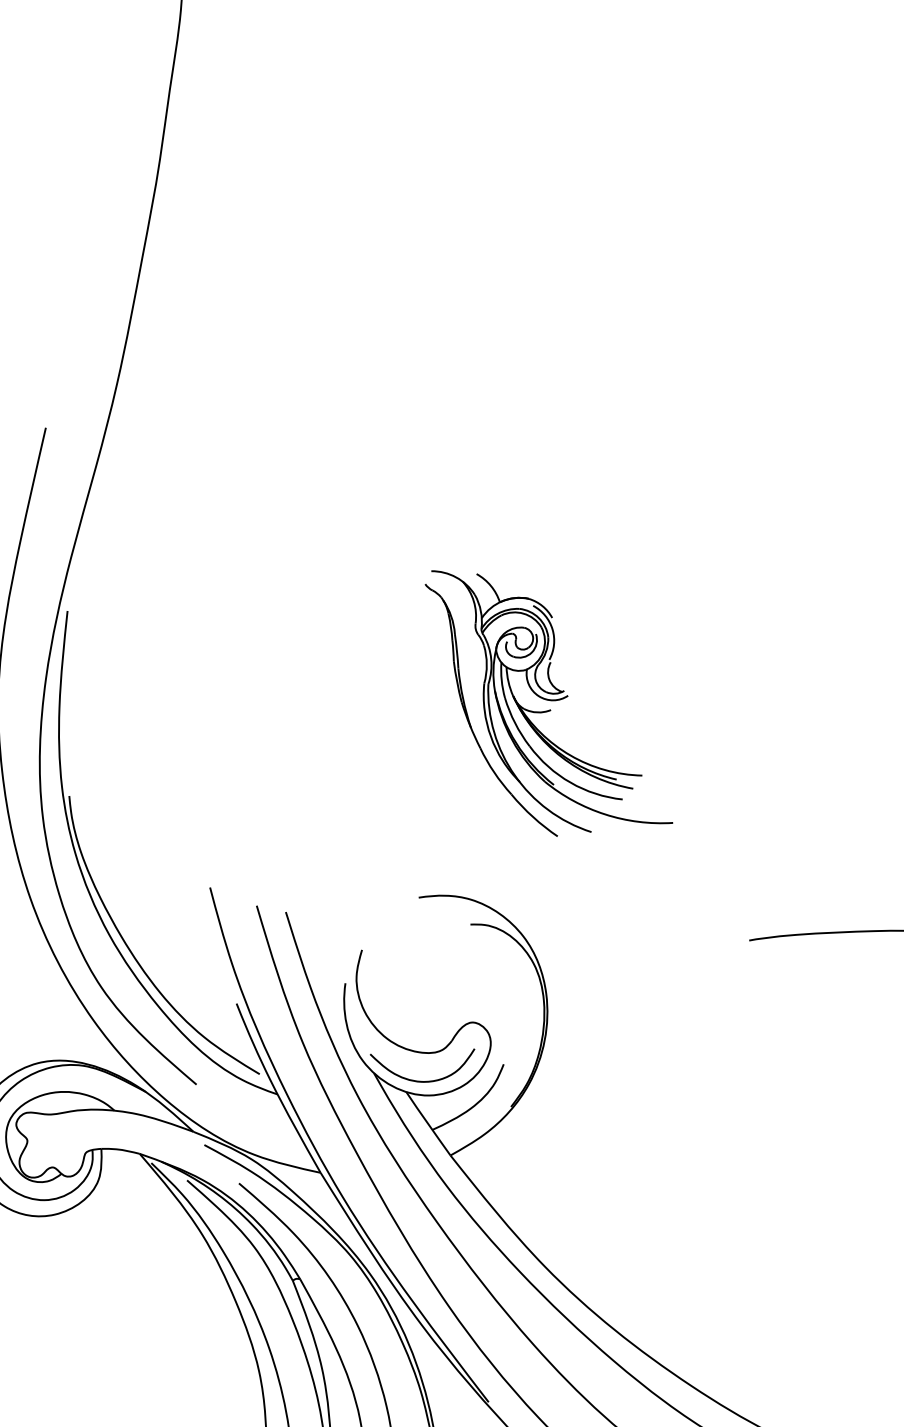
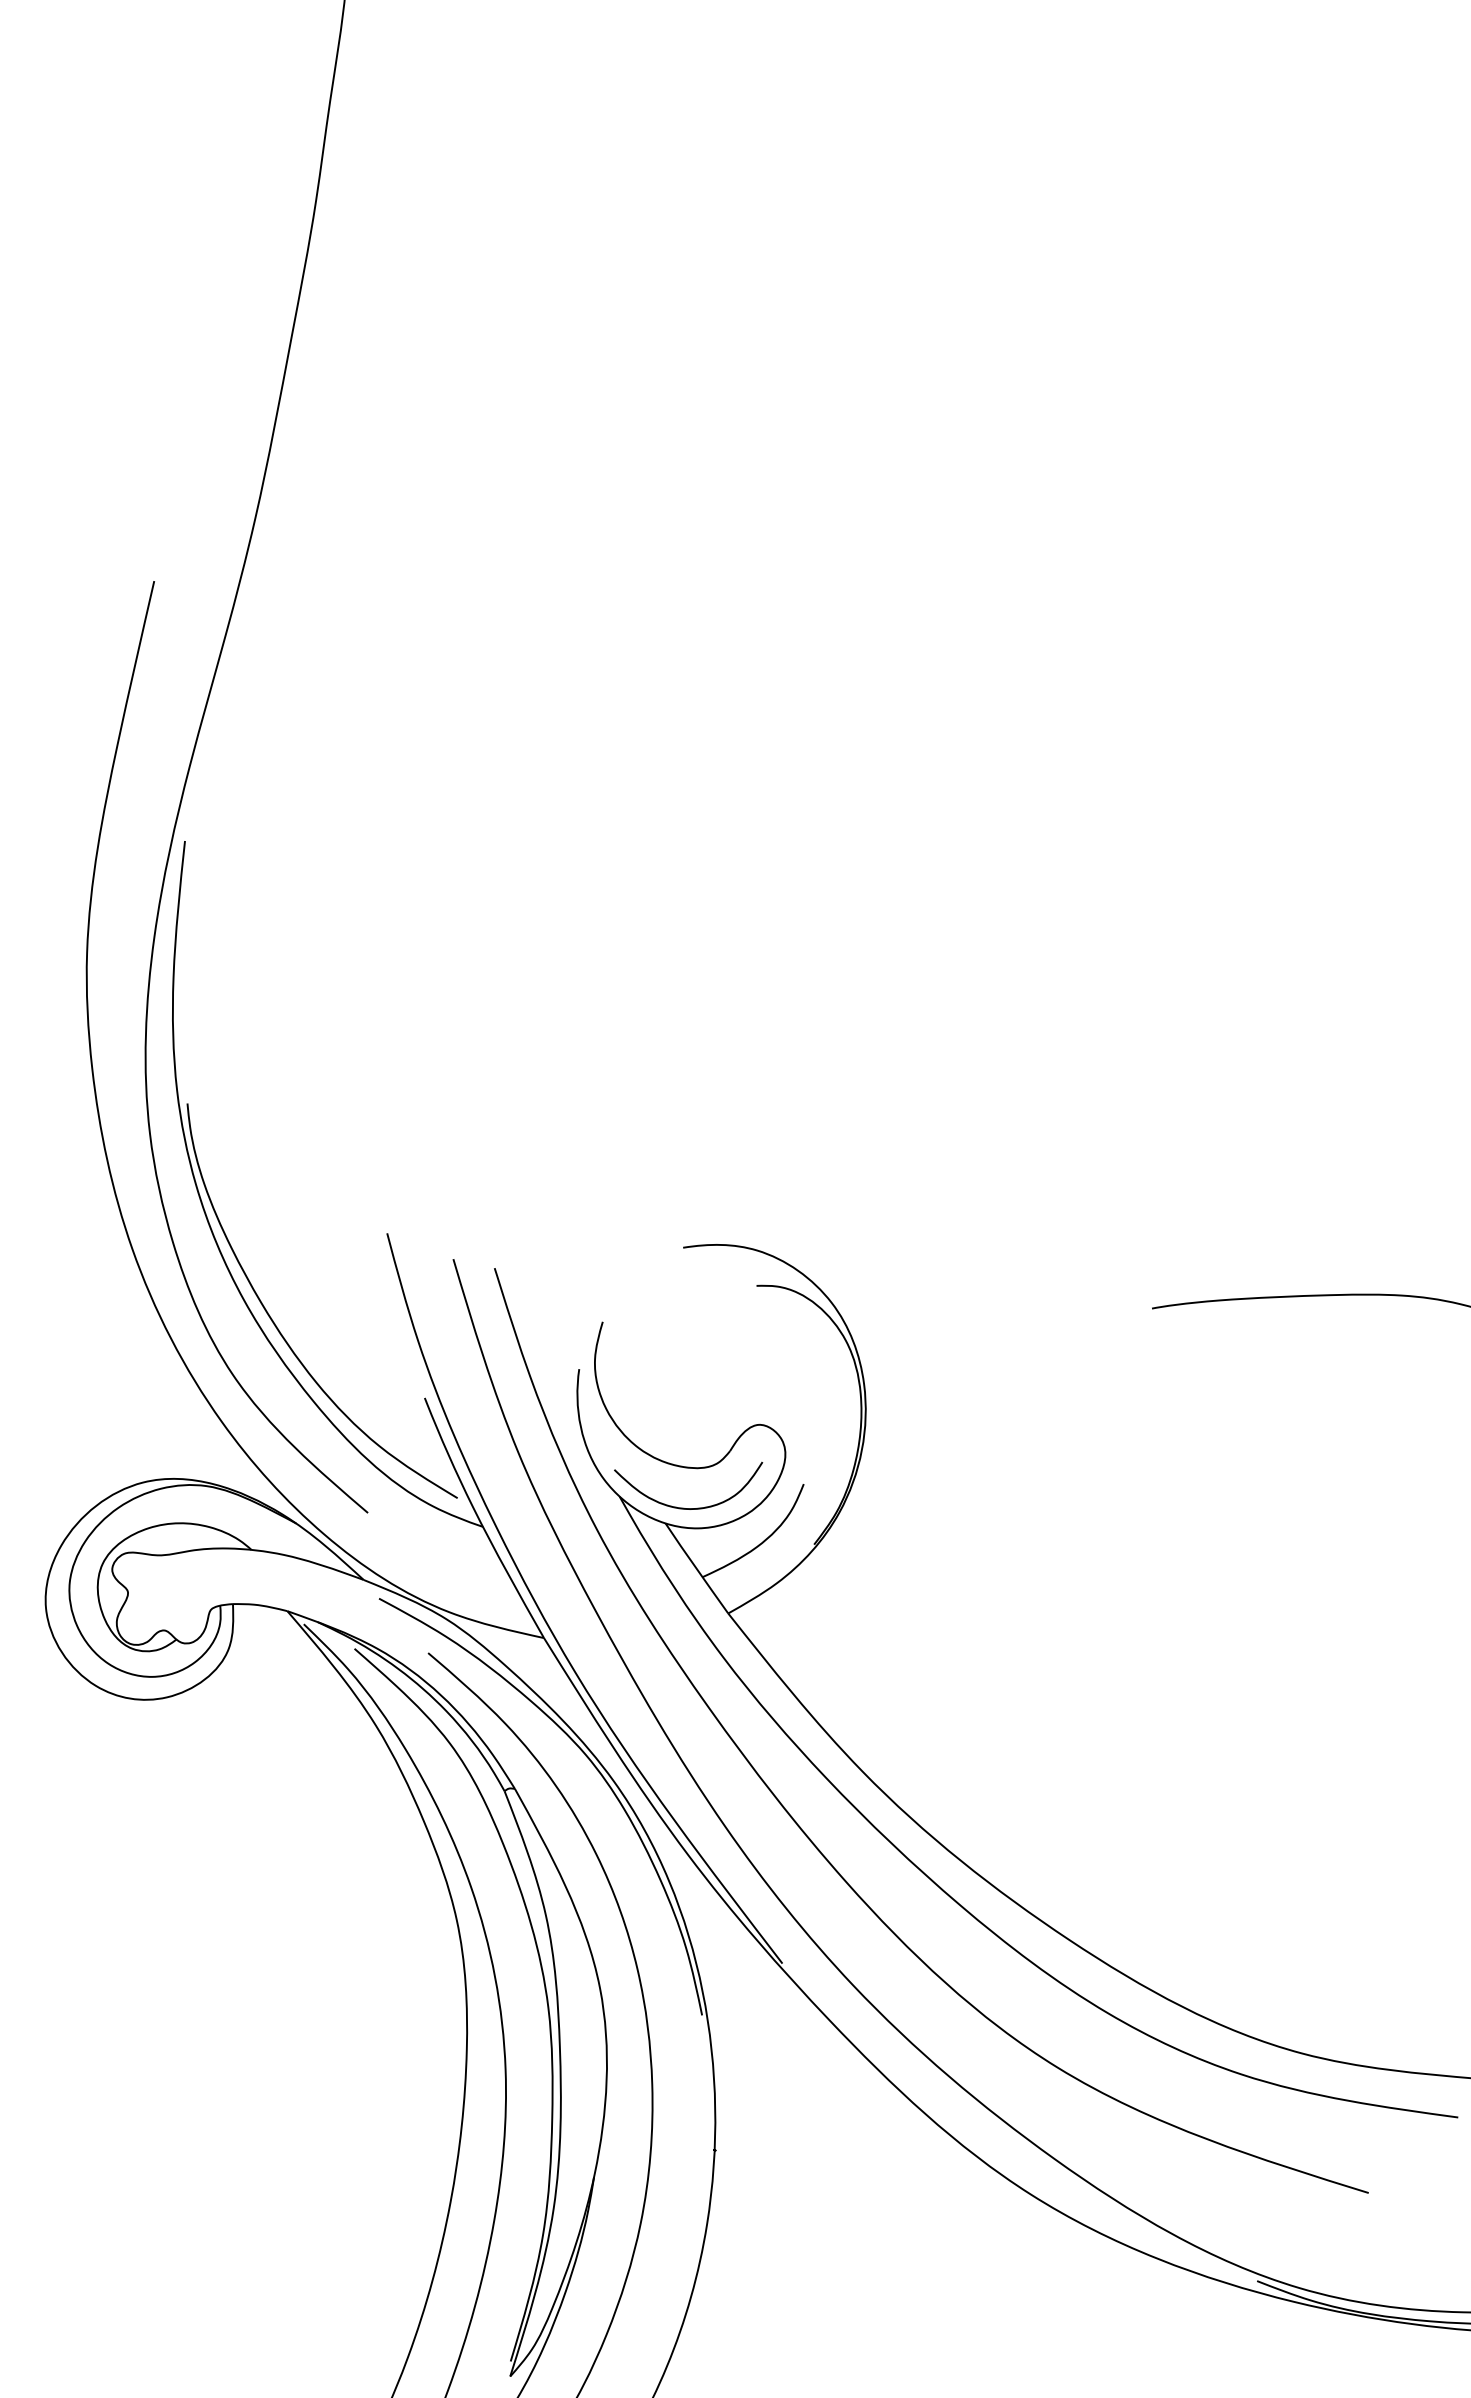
part: (548, 703) -> (867, 972), removed

